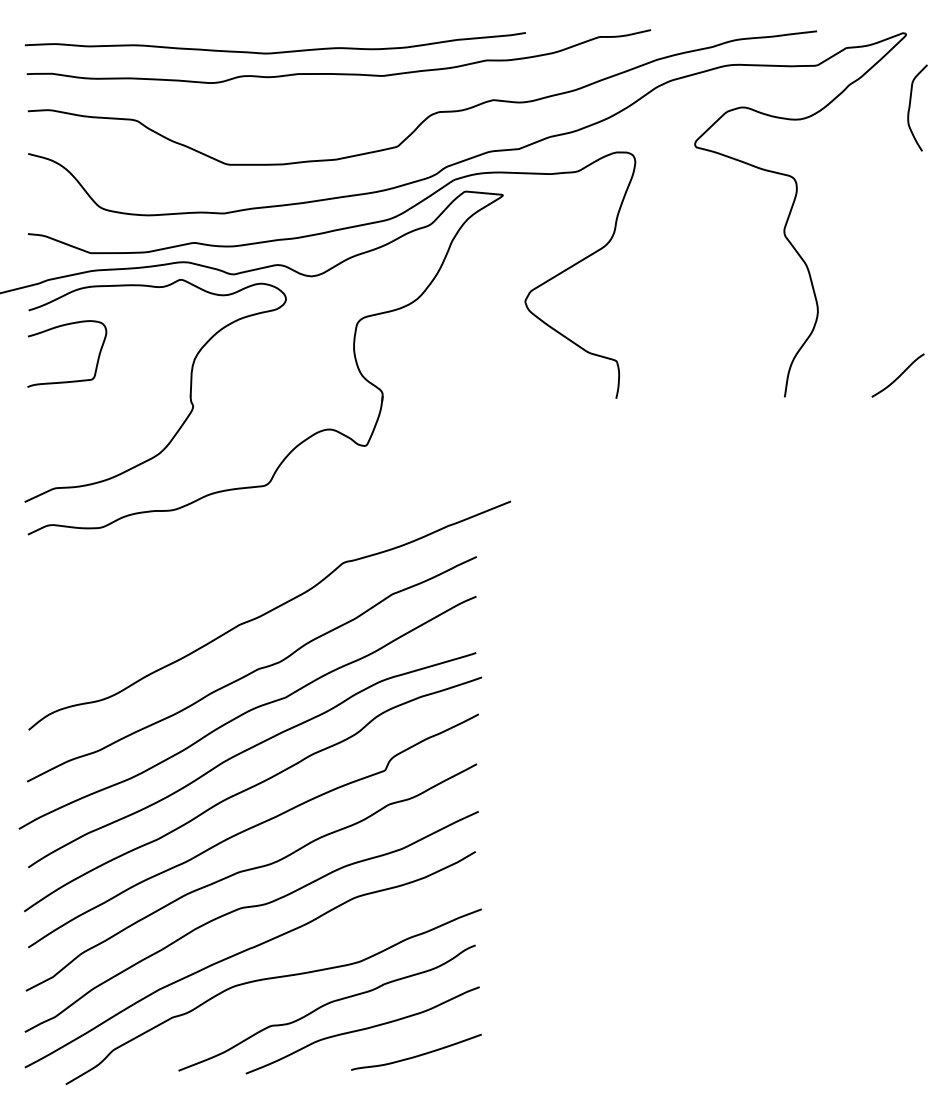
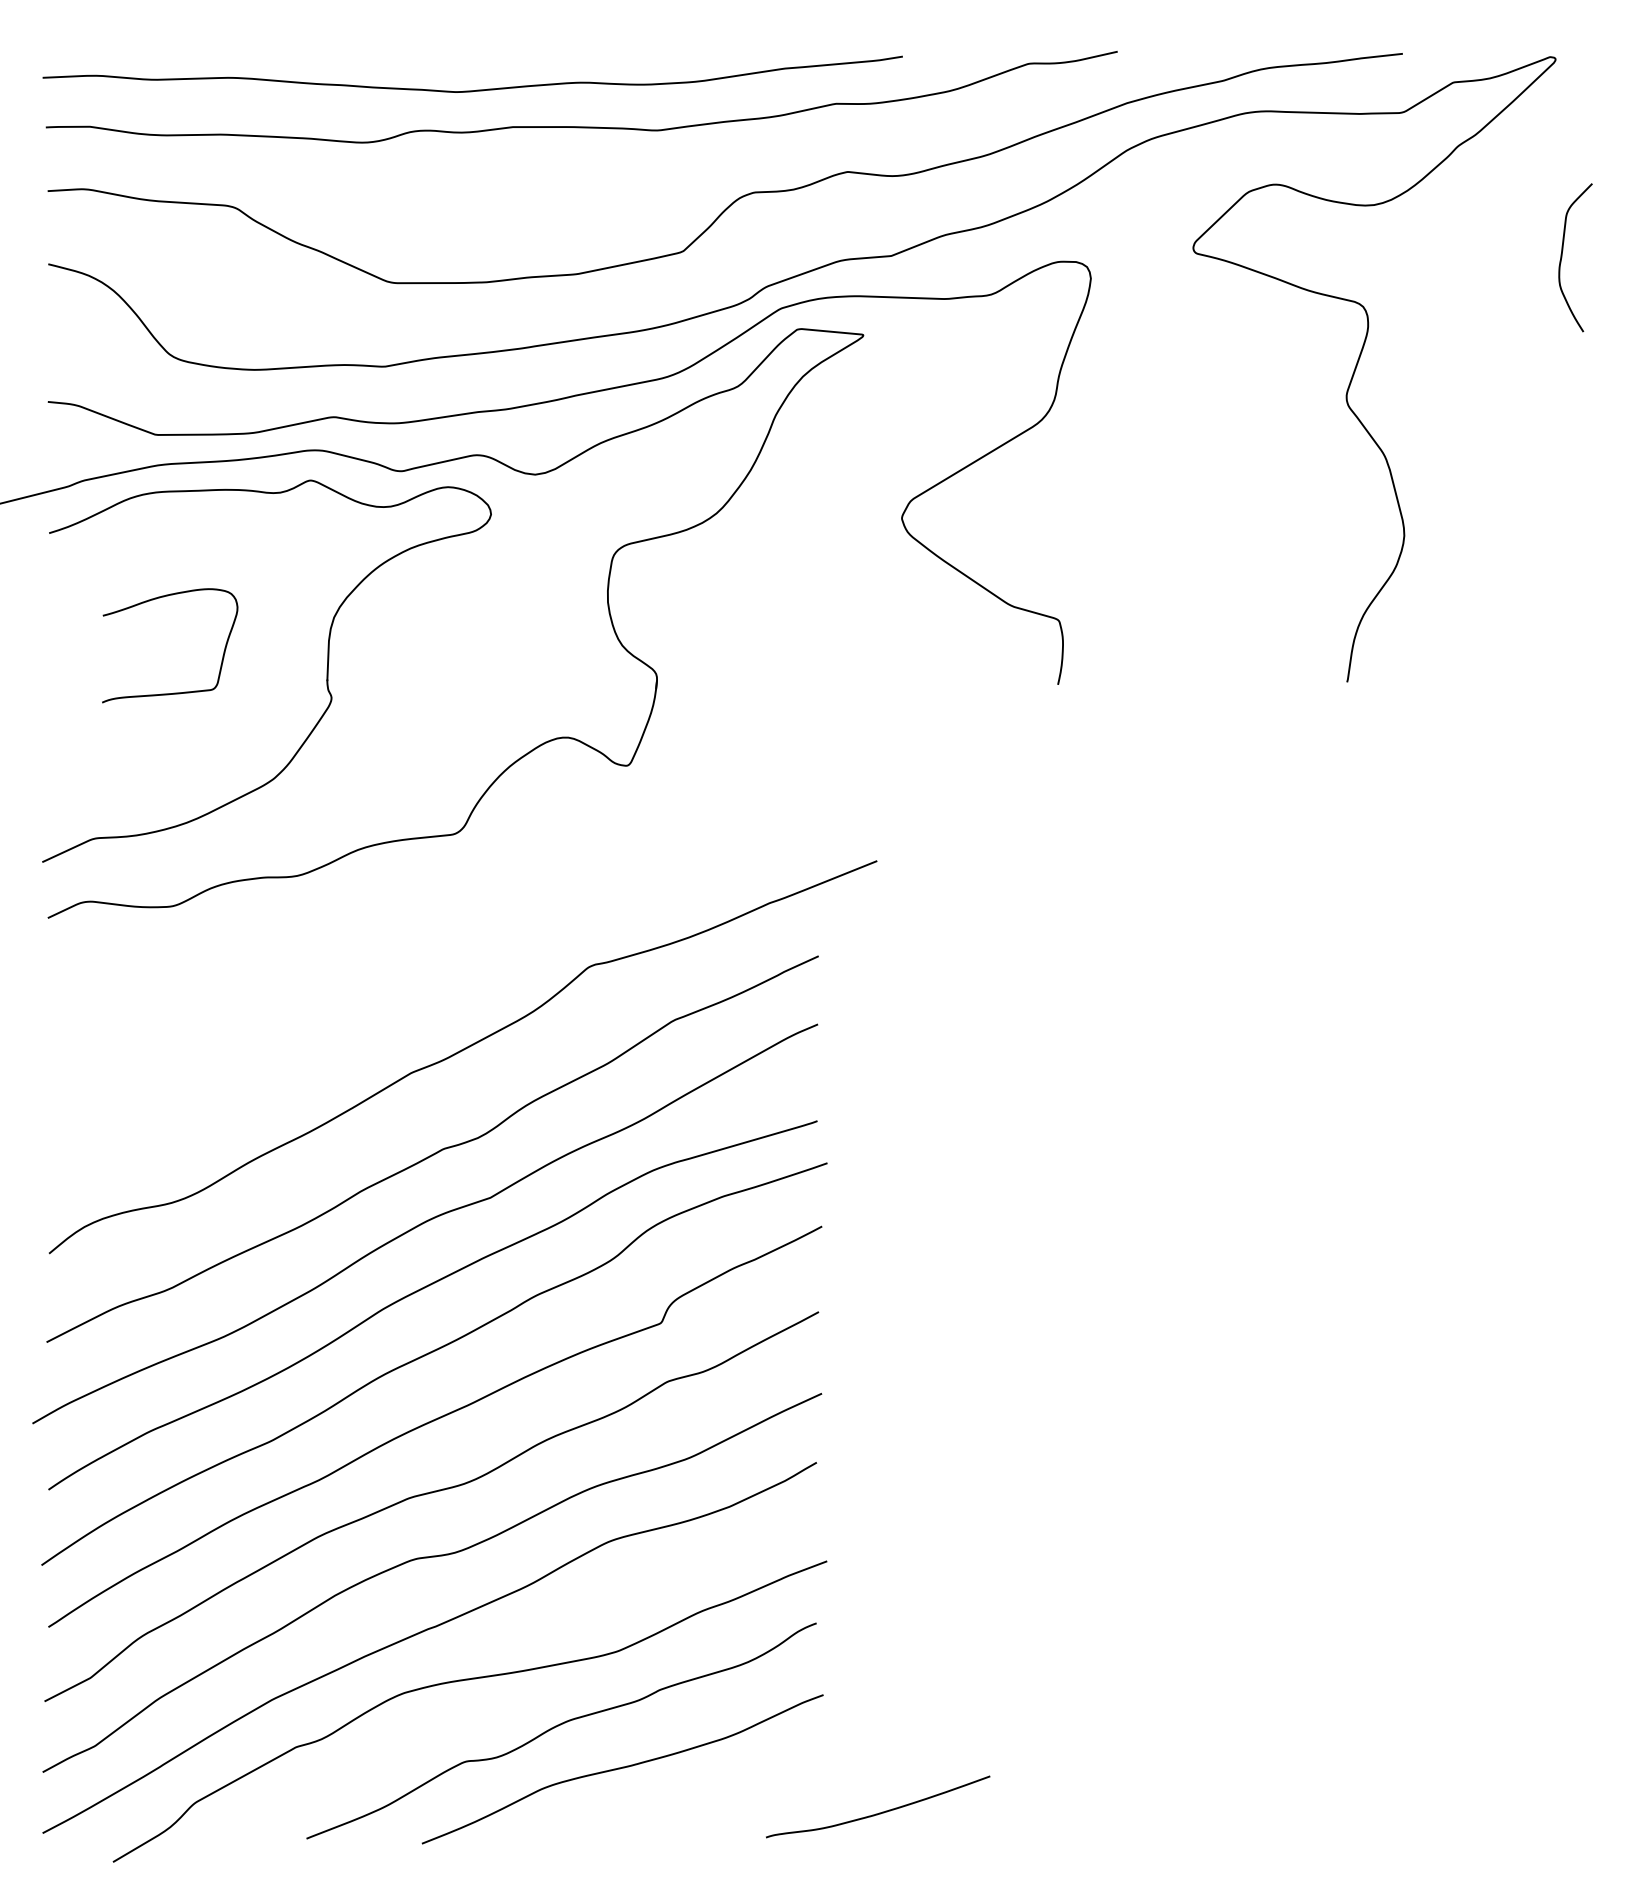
curve: (910, 107) -> (1563, 256), moved
curve: (59, 327) -> (157, 600), moved
curve: (897, 376) -> (1540, 646), removed
curve: (418, 1054) -> (881, 1810), moved

